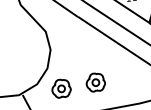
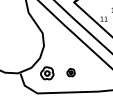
part: (94, 82) -> (70, 72), size x0.6

